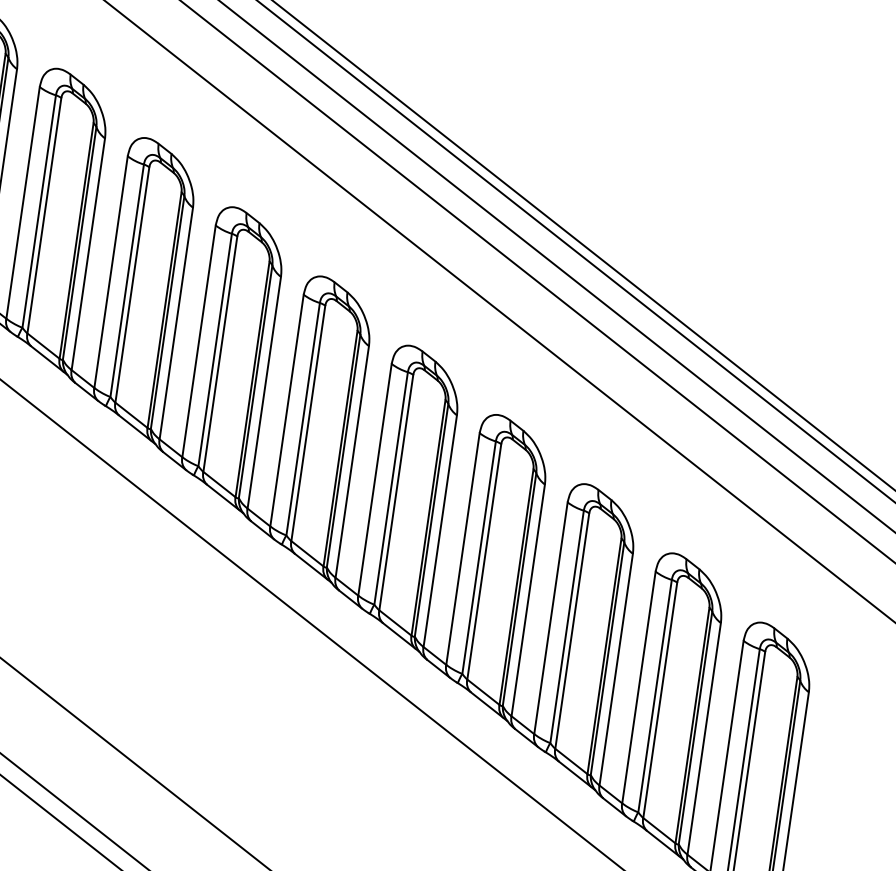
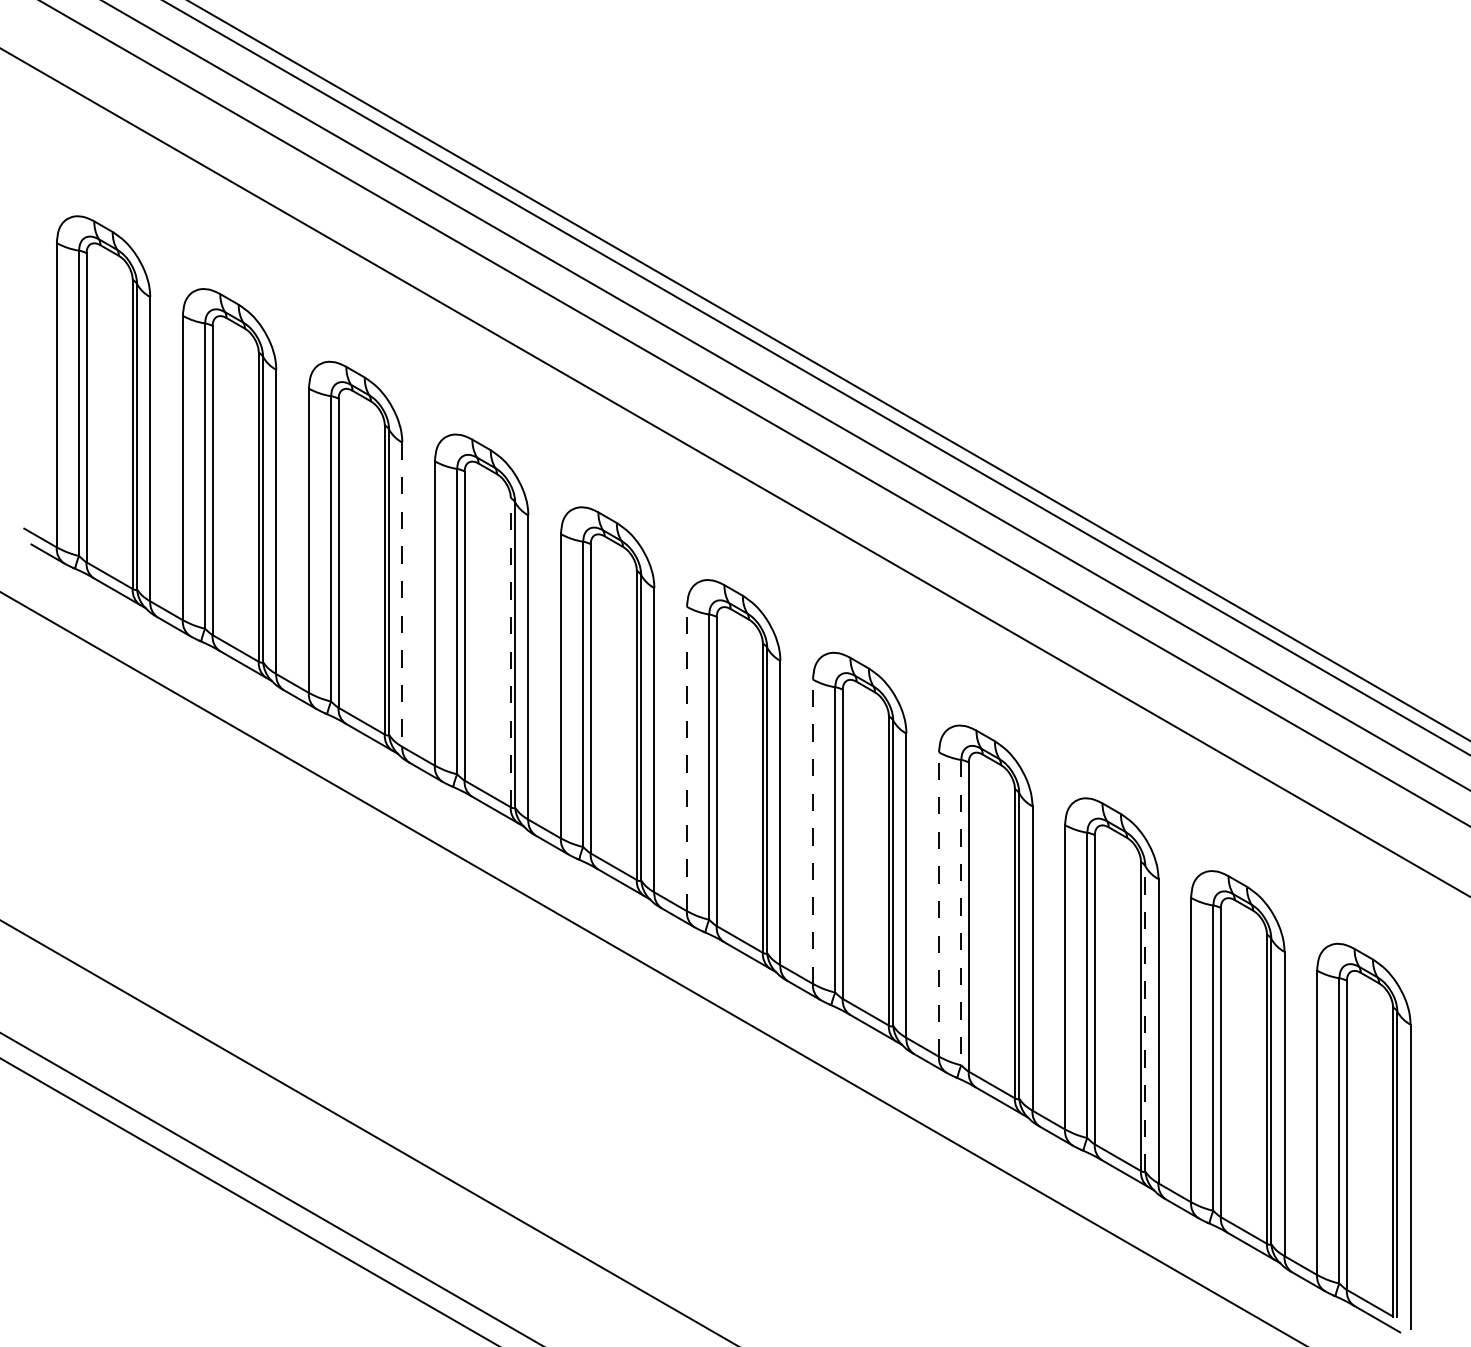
line: (88, 254) -> (402, 595), solid -> dashed
line: (164, 310) -> (510, 652), solid -> dashed
line: (286, 410) -> (686, 758), solid -> dashed
line: (374, 479) -> (812, 831), solid -> dashed
line: (463, 549) -> (939, 904), solid -> dashed
line: (479, 557) -> (961, 912), solid -> dashed
line: (607, 658) -> (1145, 1018), solid -> dashed

